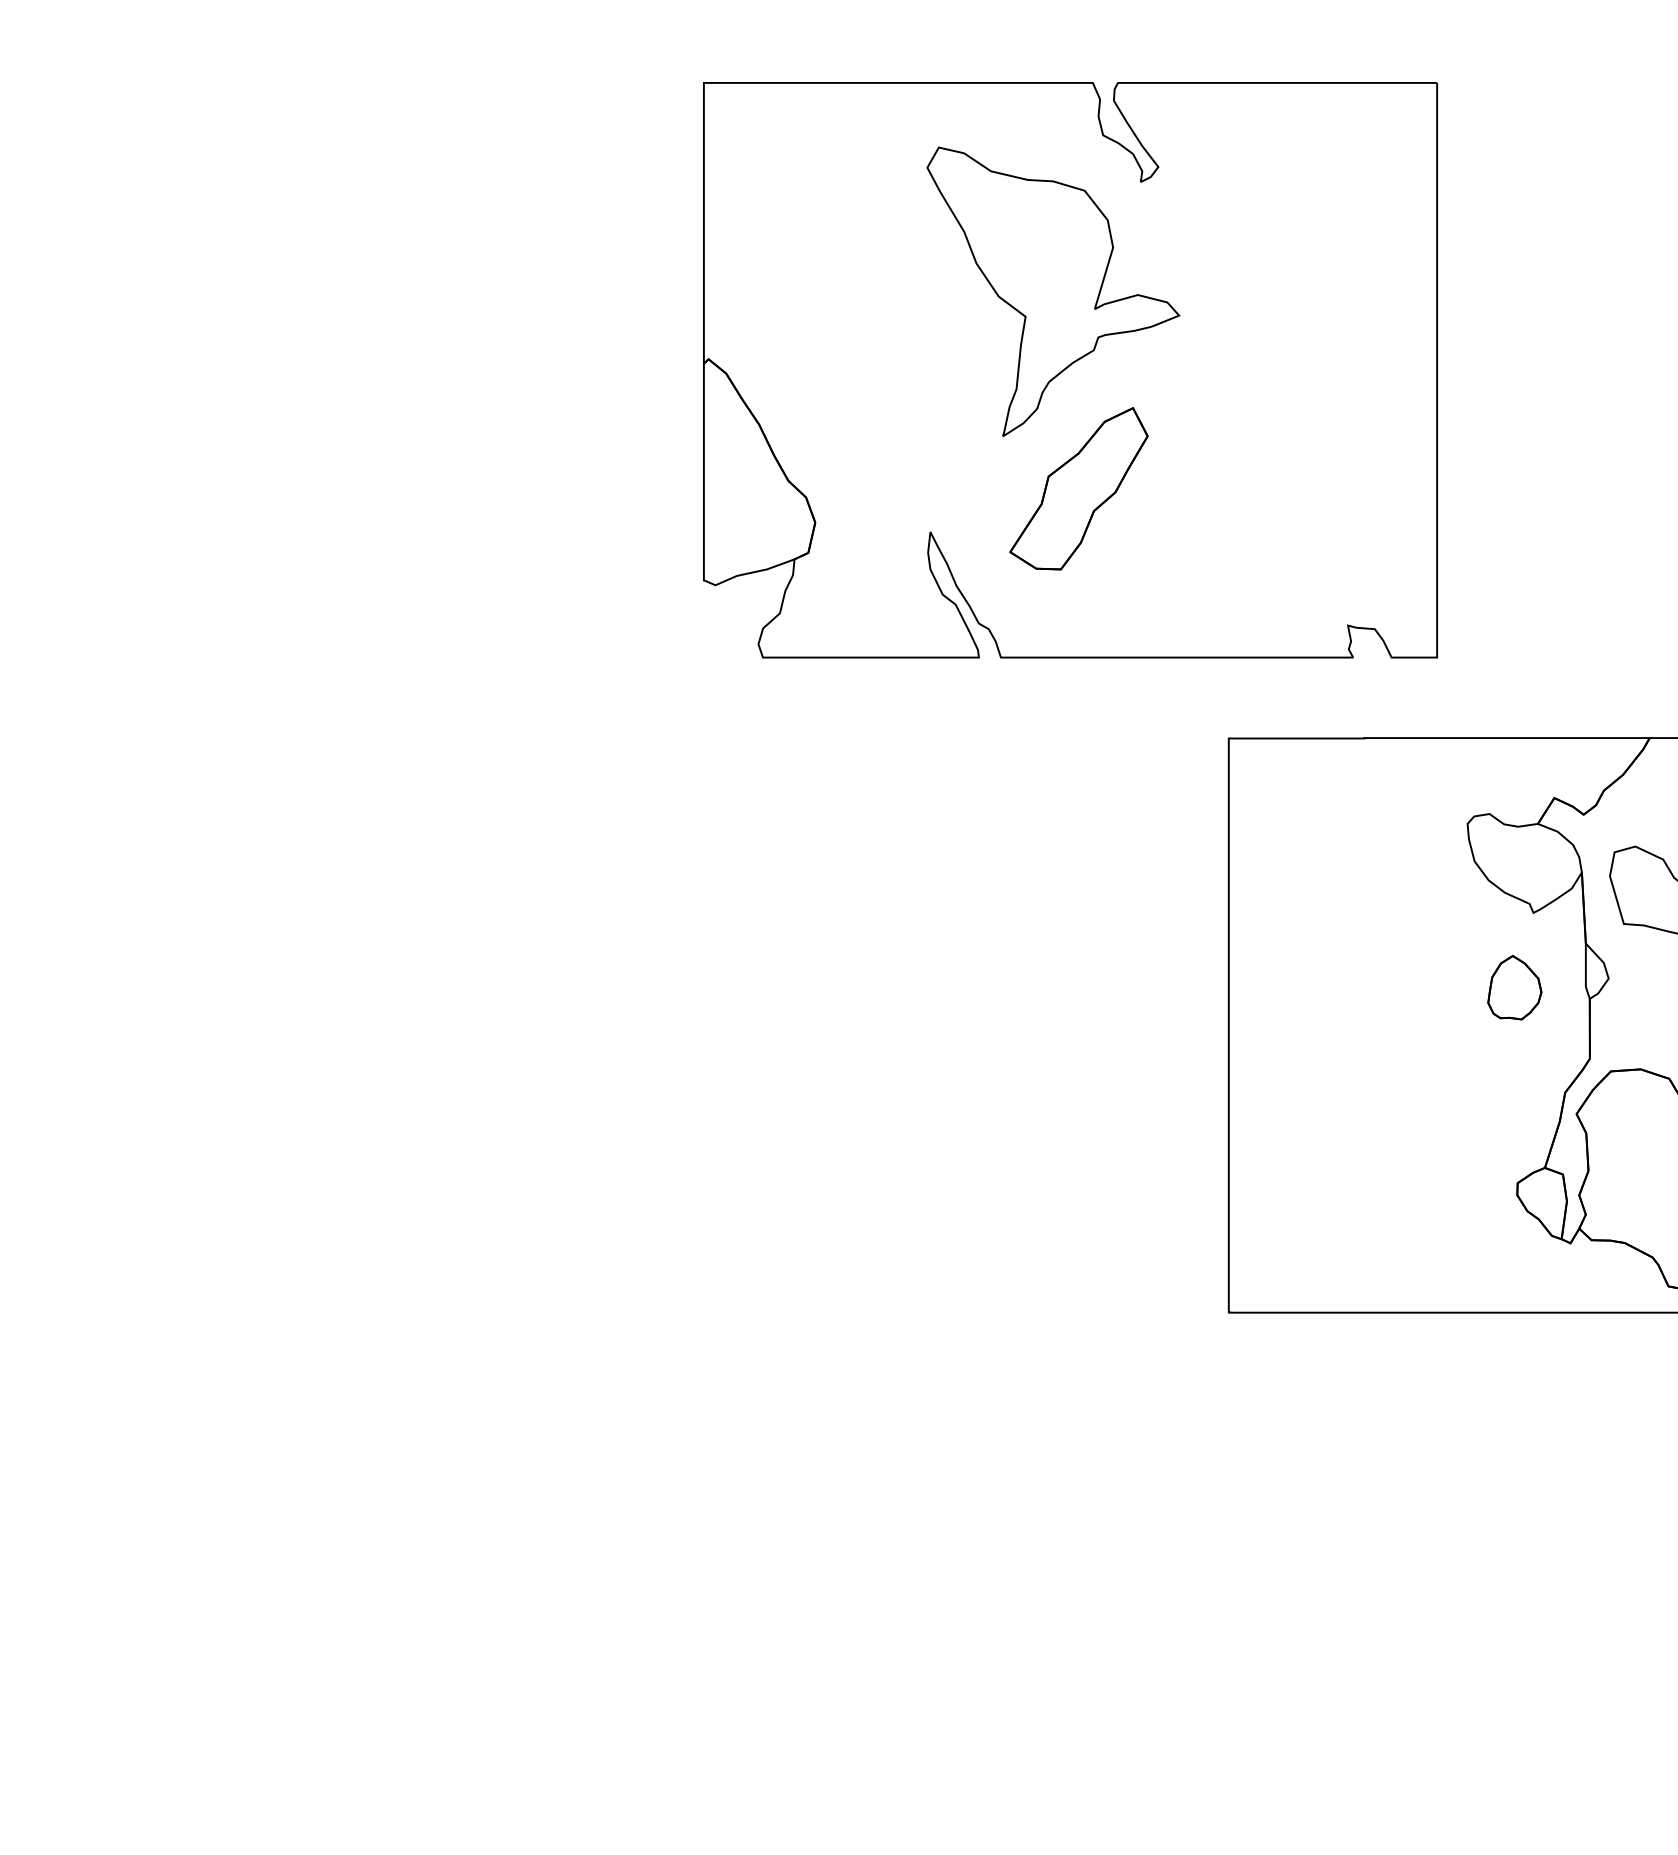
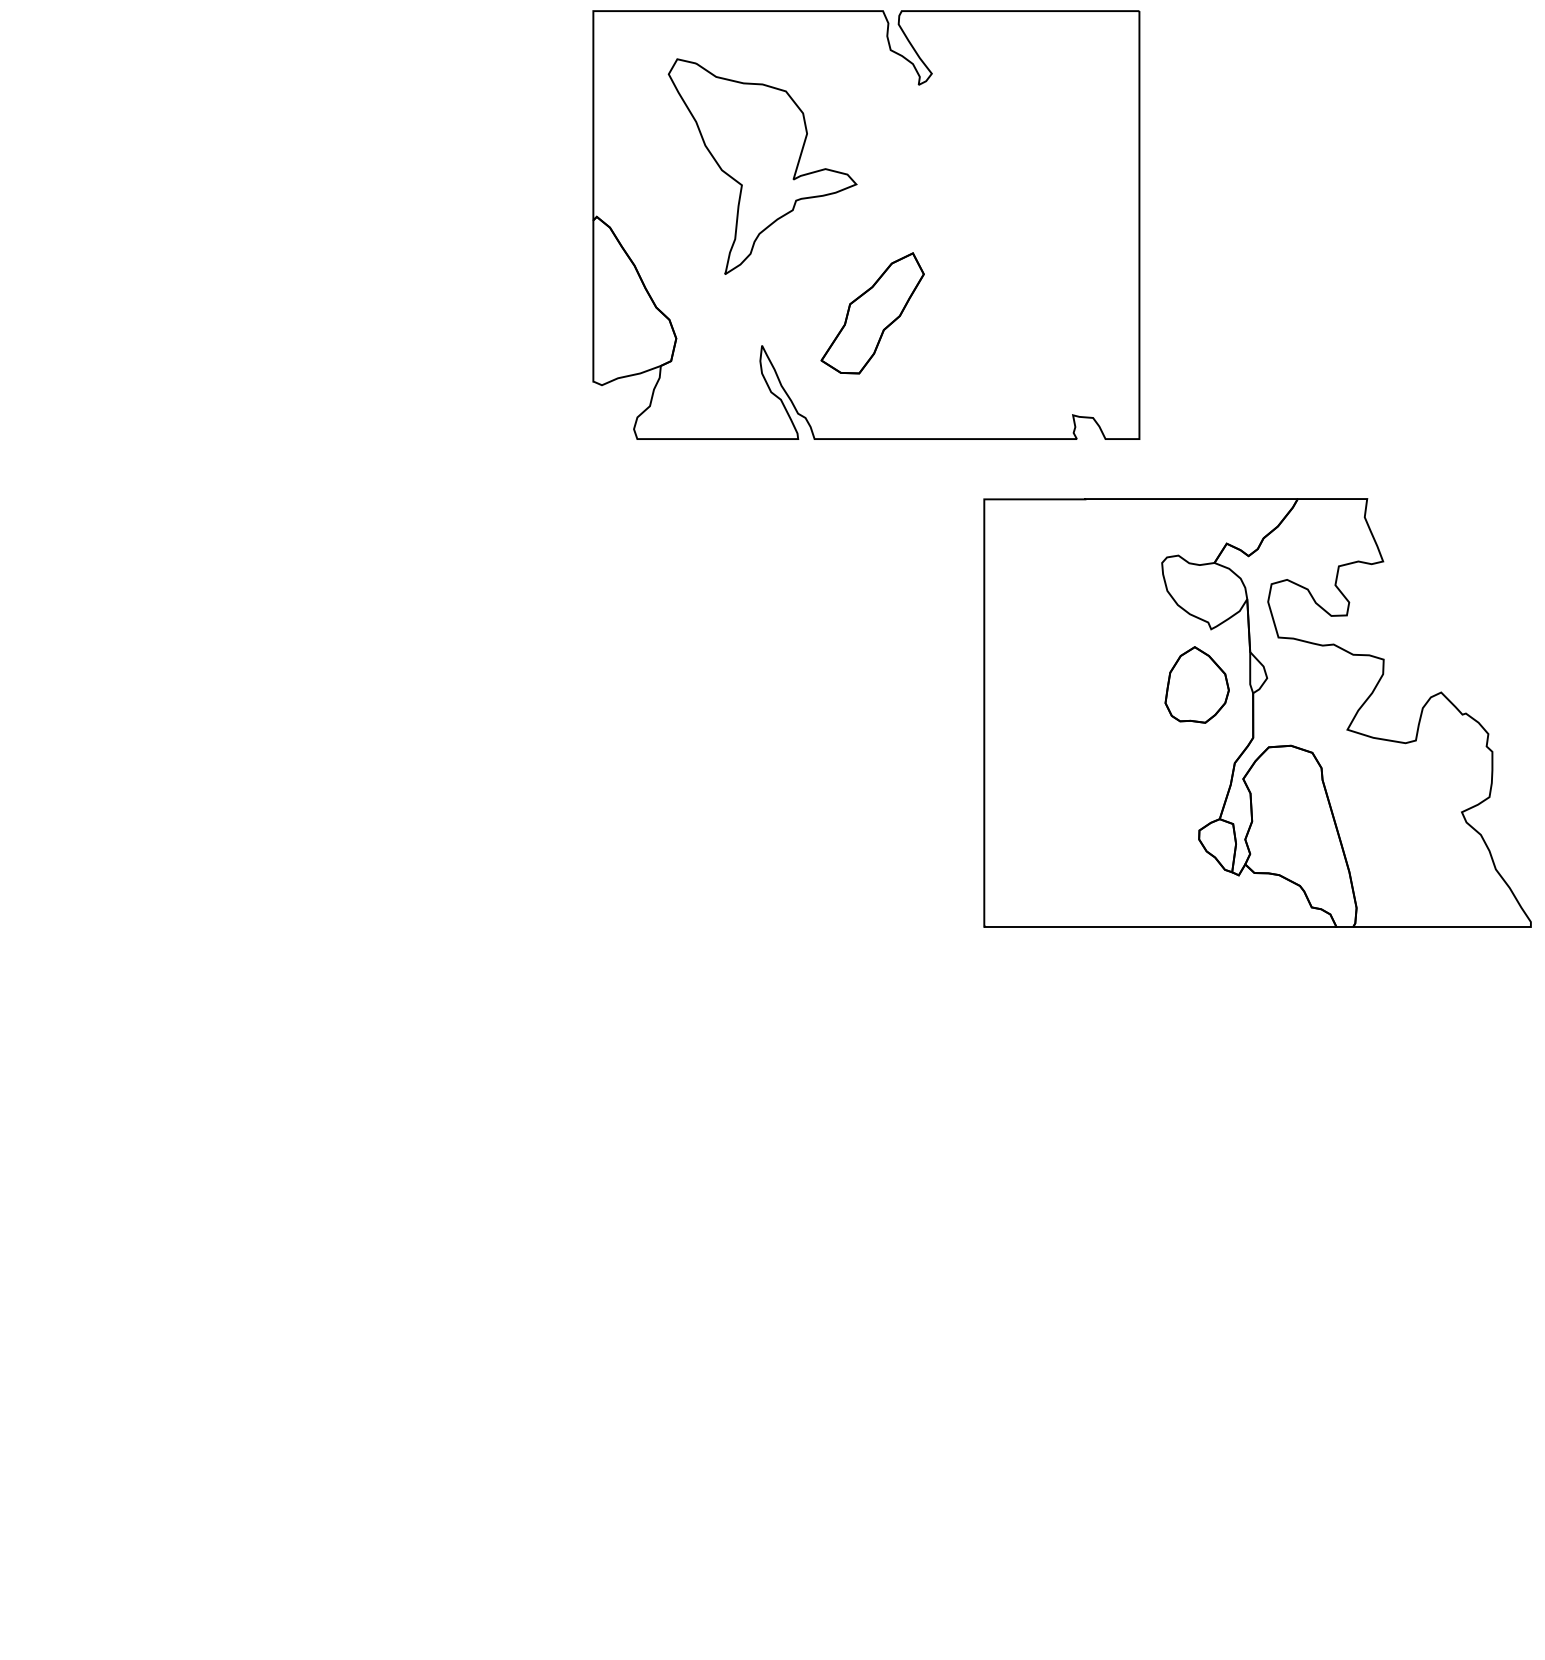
part: (1053, 291) -> (762, 166), moved
part: (1515, 987) -> (1197, 684), size x1.6

